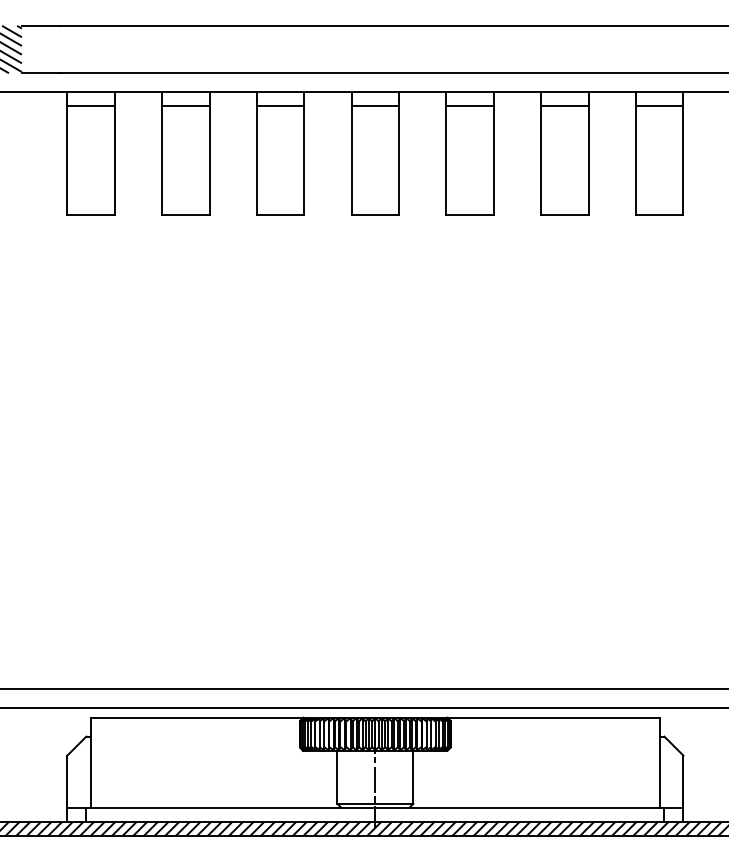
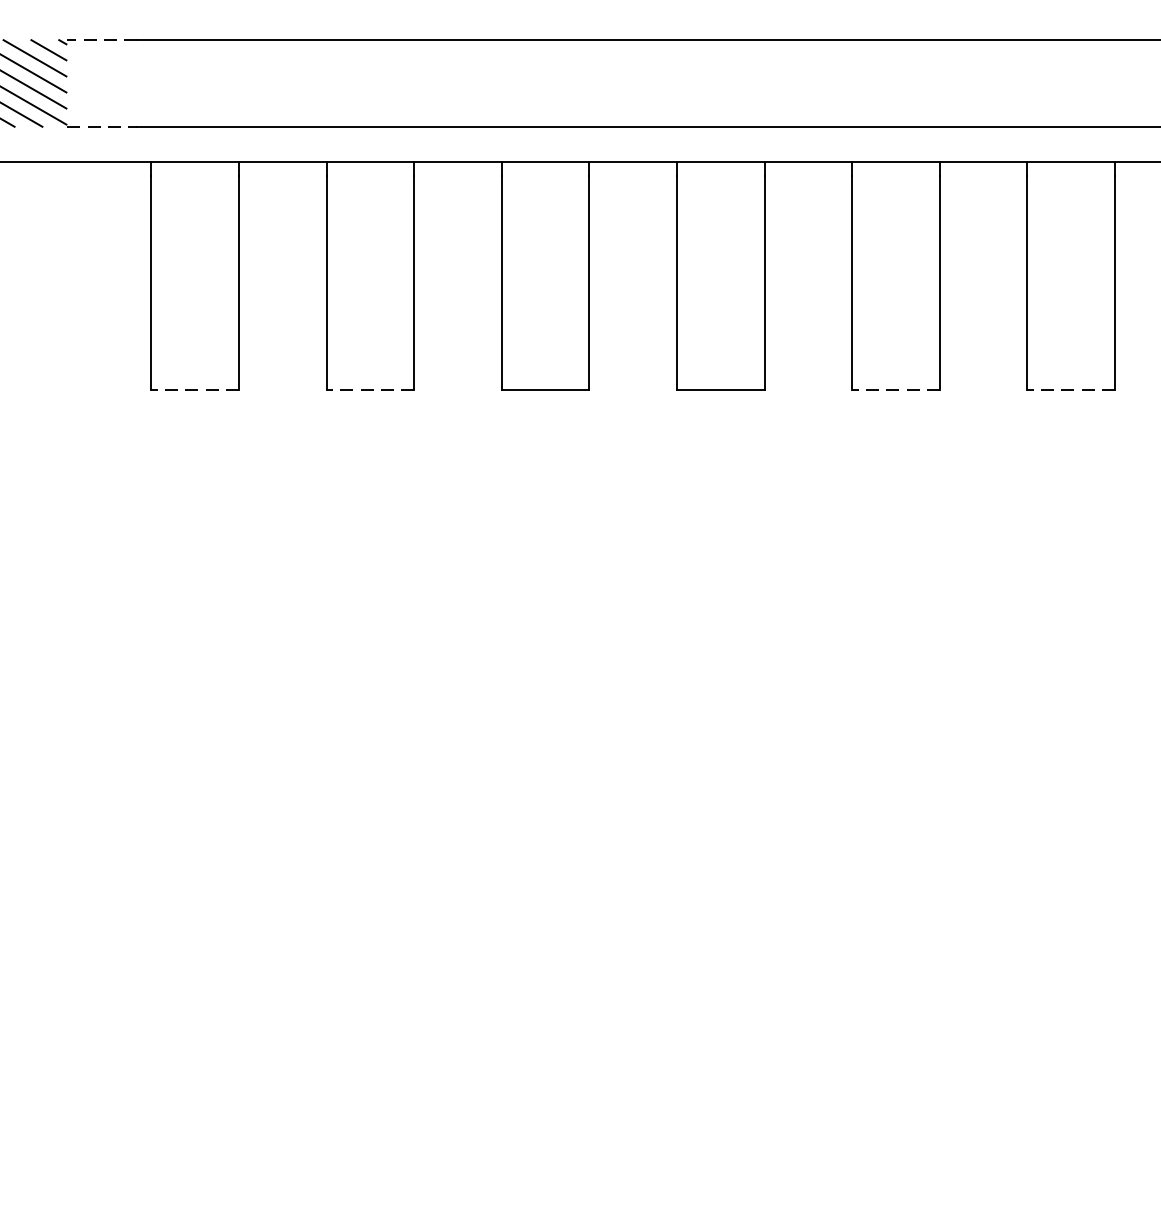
line: (40, 25) -> (101, 39), solid -> dashed
line: (40, 73) -> (101, 127), solid -> dashed
line: (90, 106) -> (194, 188), removed
line: (185, 106) -> (369, 188), removed
line: (280, 106) -> (545, 188), removed
line: (375, 106) -> (721, 188), removed
line: (469, 106) -> (894, 188), removed
line: (564, 106) -> (1070, 188), removed
line: (91, 215) -> (195, 390), solid -> dashed
line: (185, 215) -> (369, 390), solid -> dashed
line: (470, 215) -> (896, 390), solid -> dashed
line: (564, 215) -> (1070, 390), solid -> dashed

